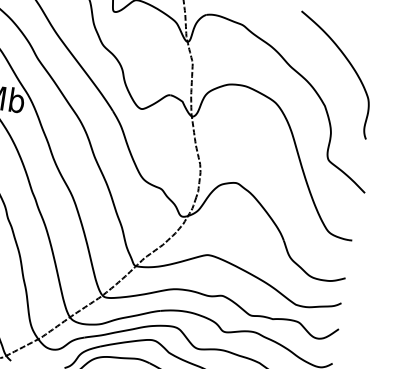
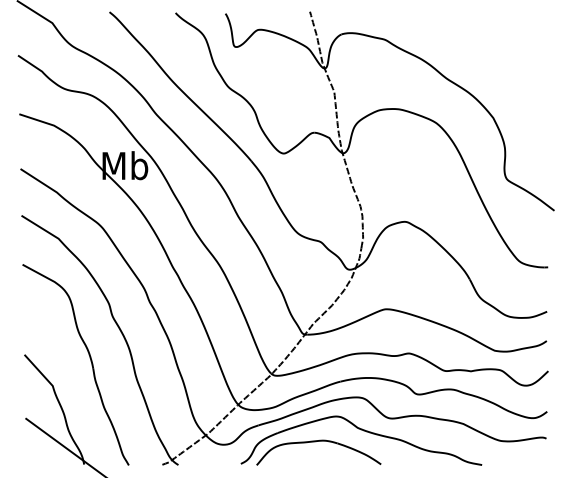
curve: (351, 66) -> (516, 68), removed

